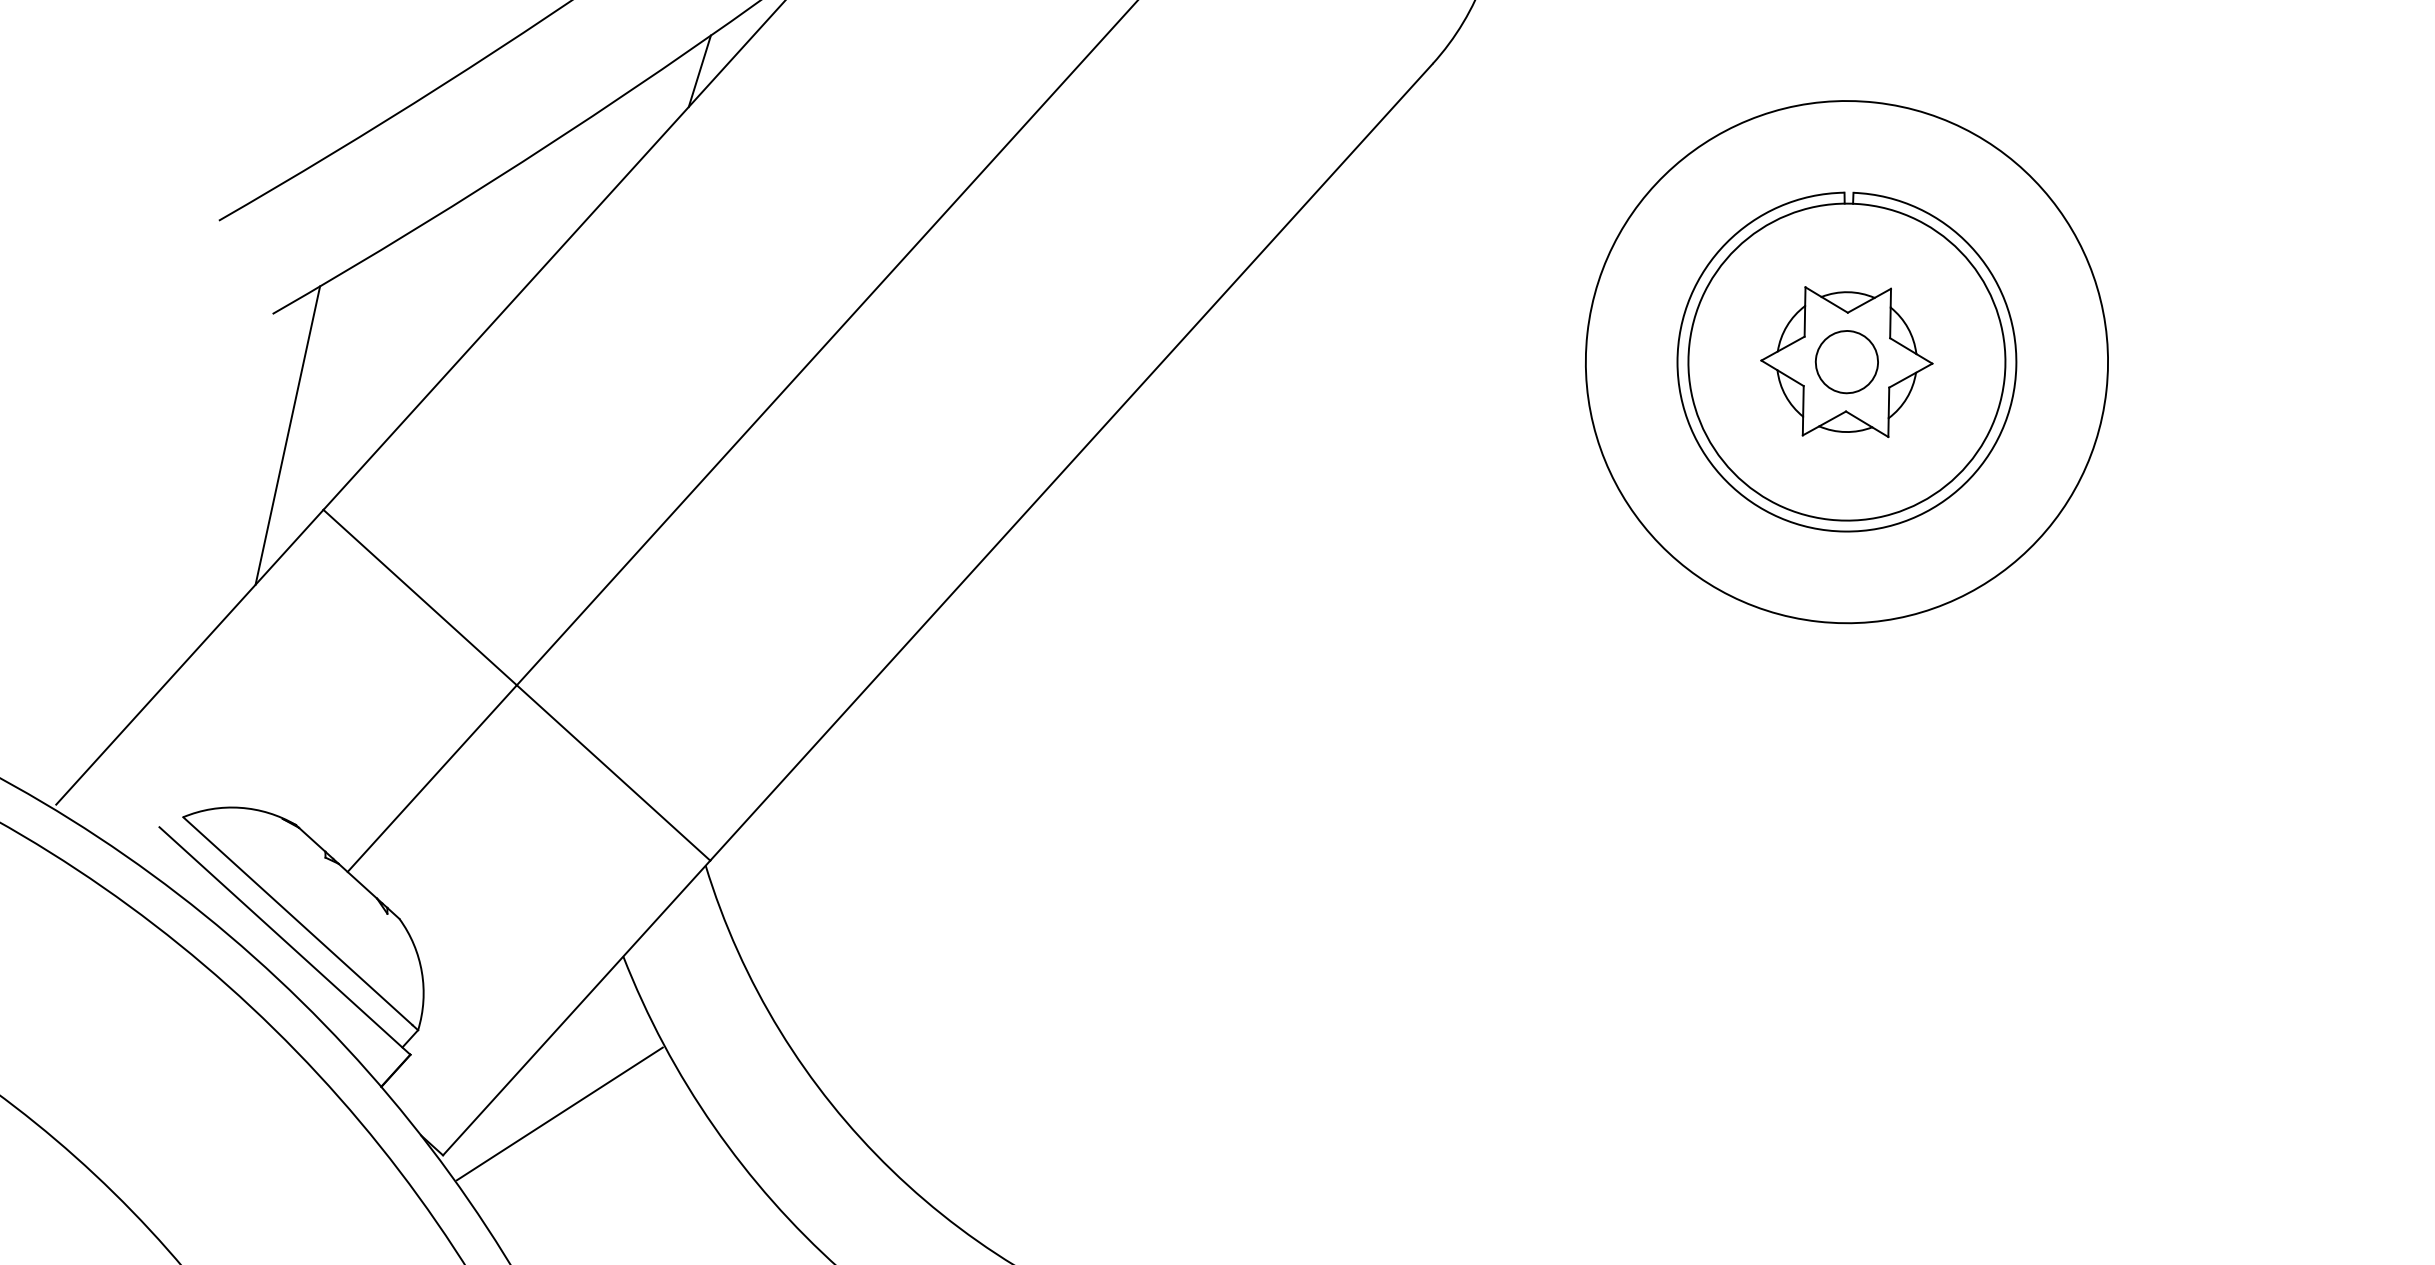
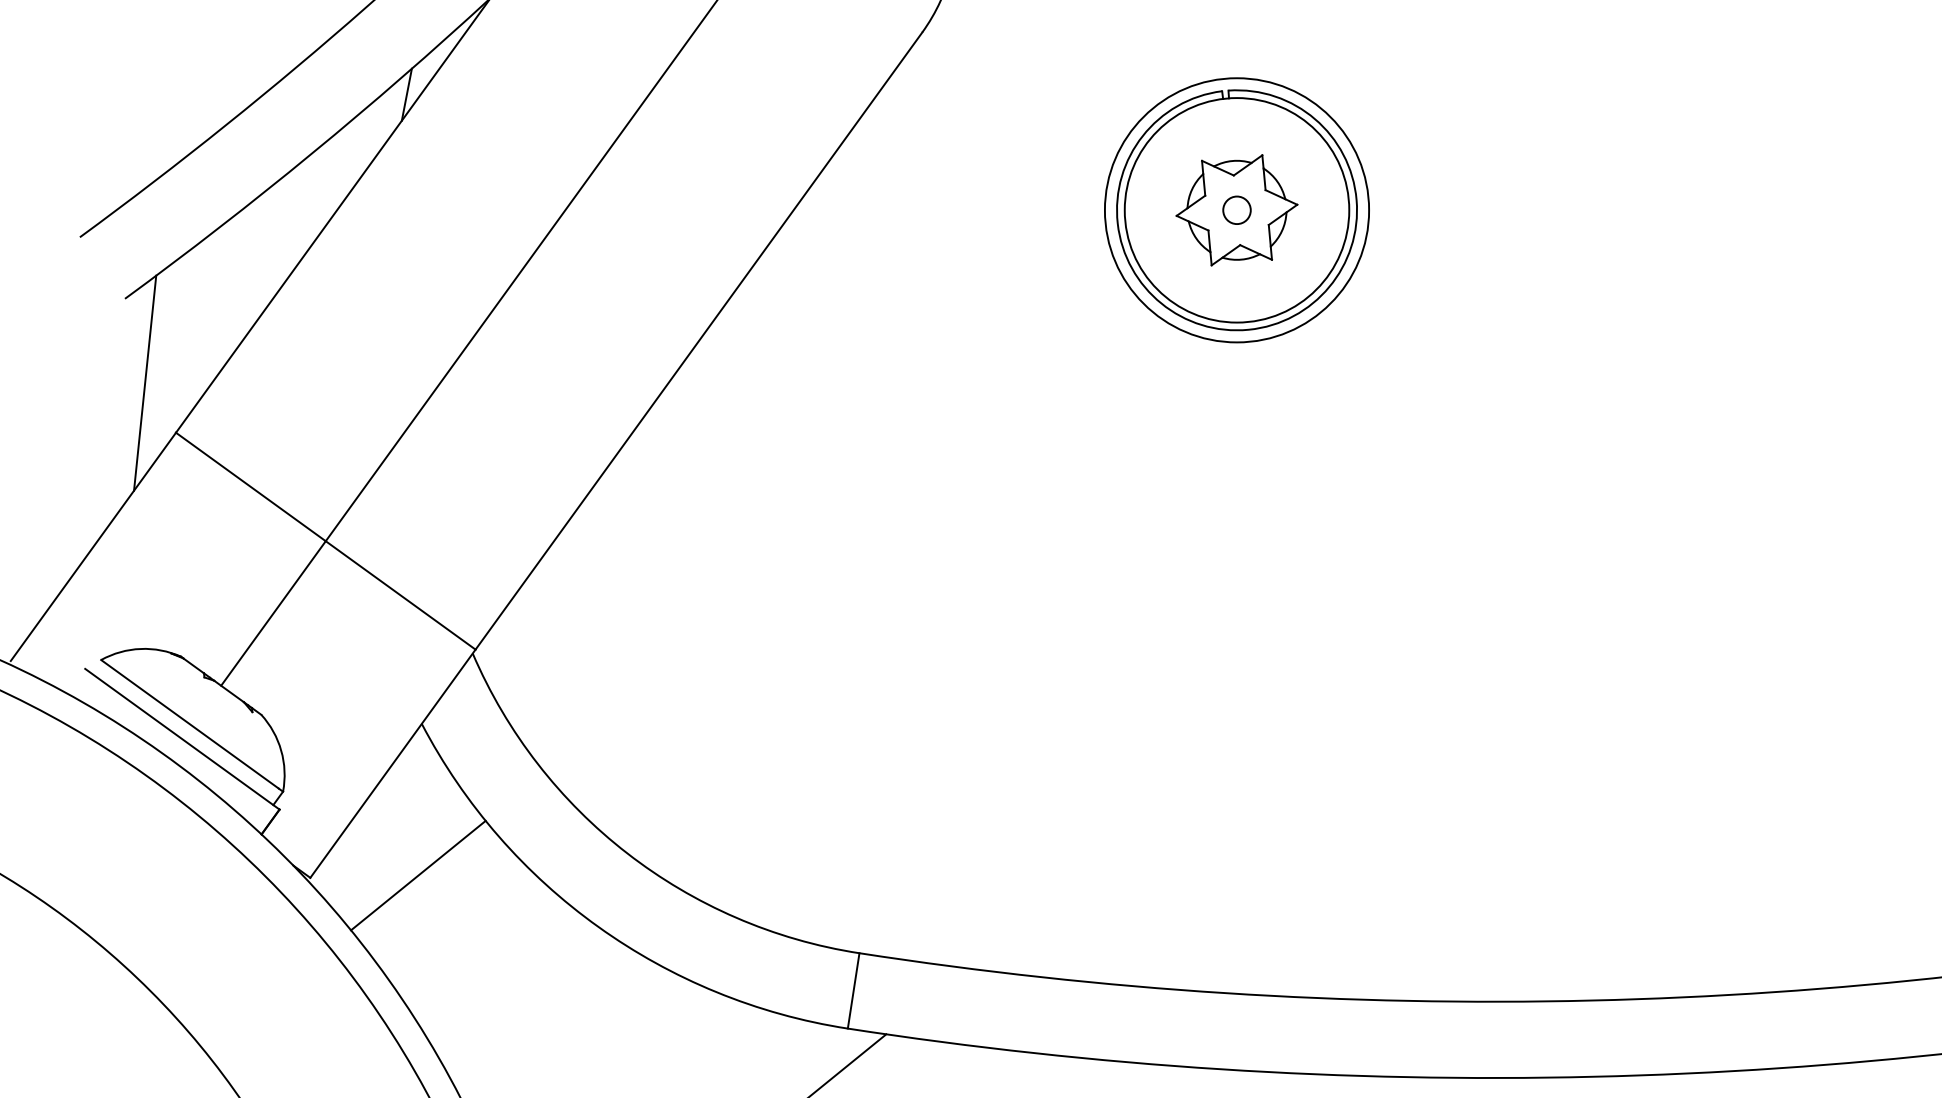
circle: (1846, 362) -> (1236, 210), size x0.62
circle: (1846, 362) -> (1236, 210), size x0.71
line: (560, 1113) -> (418, 875), moved

